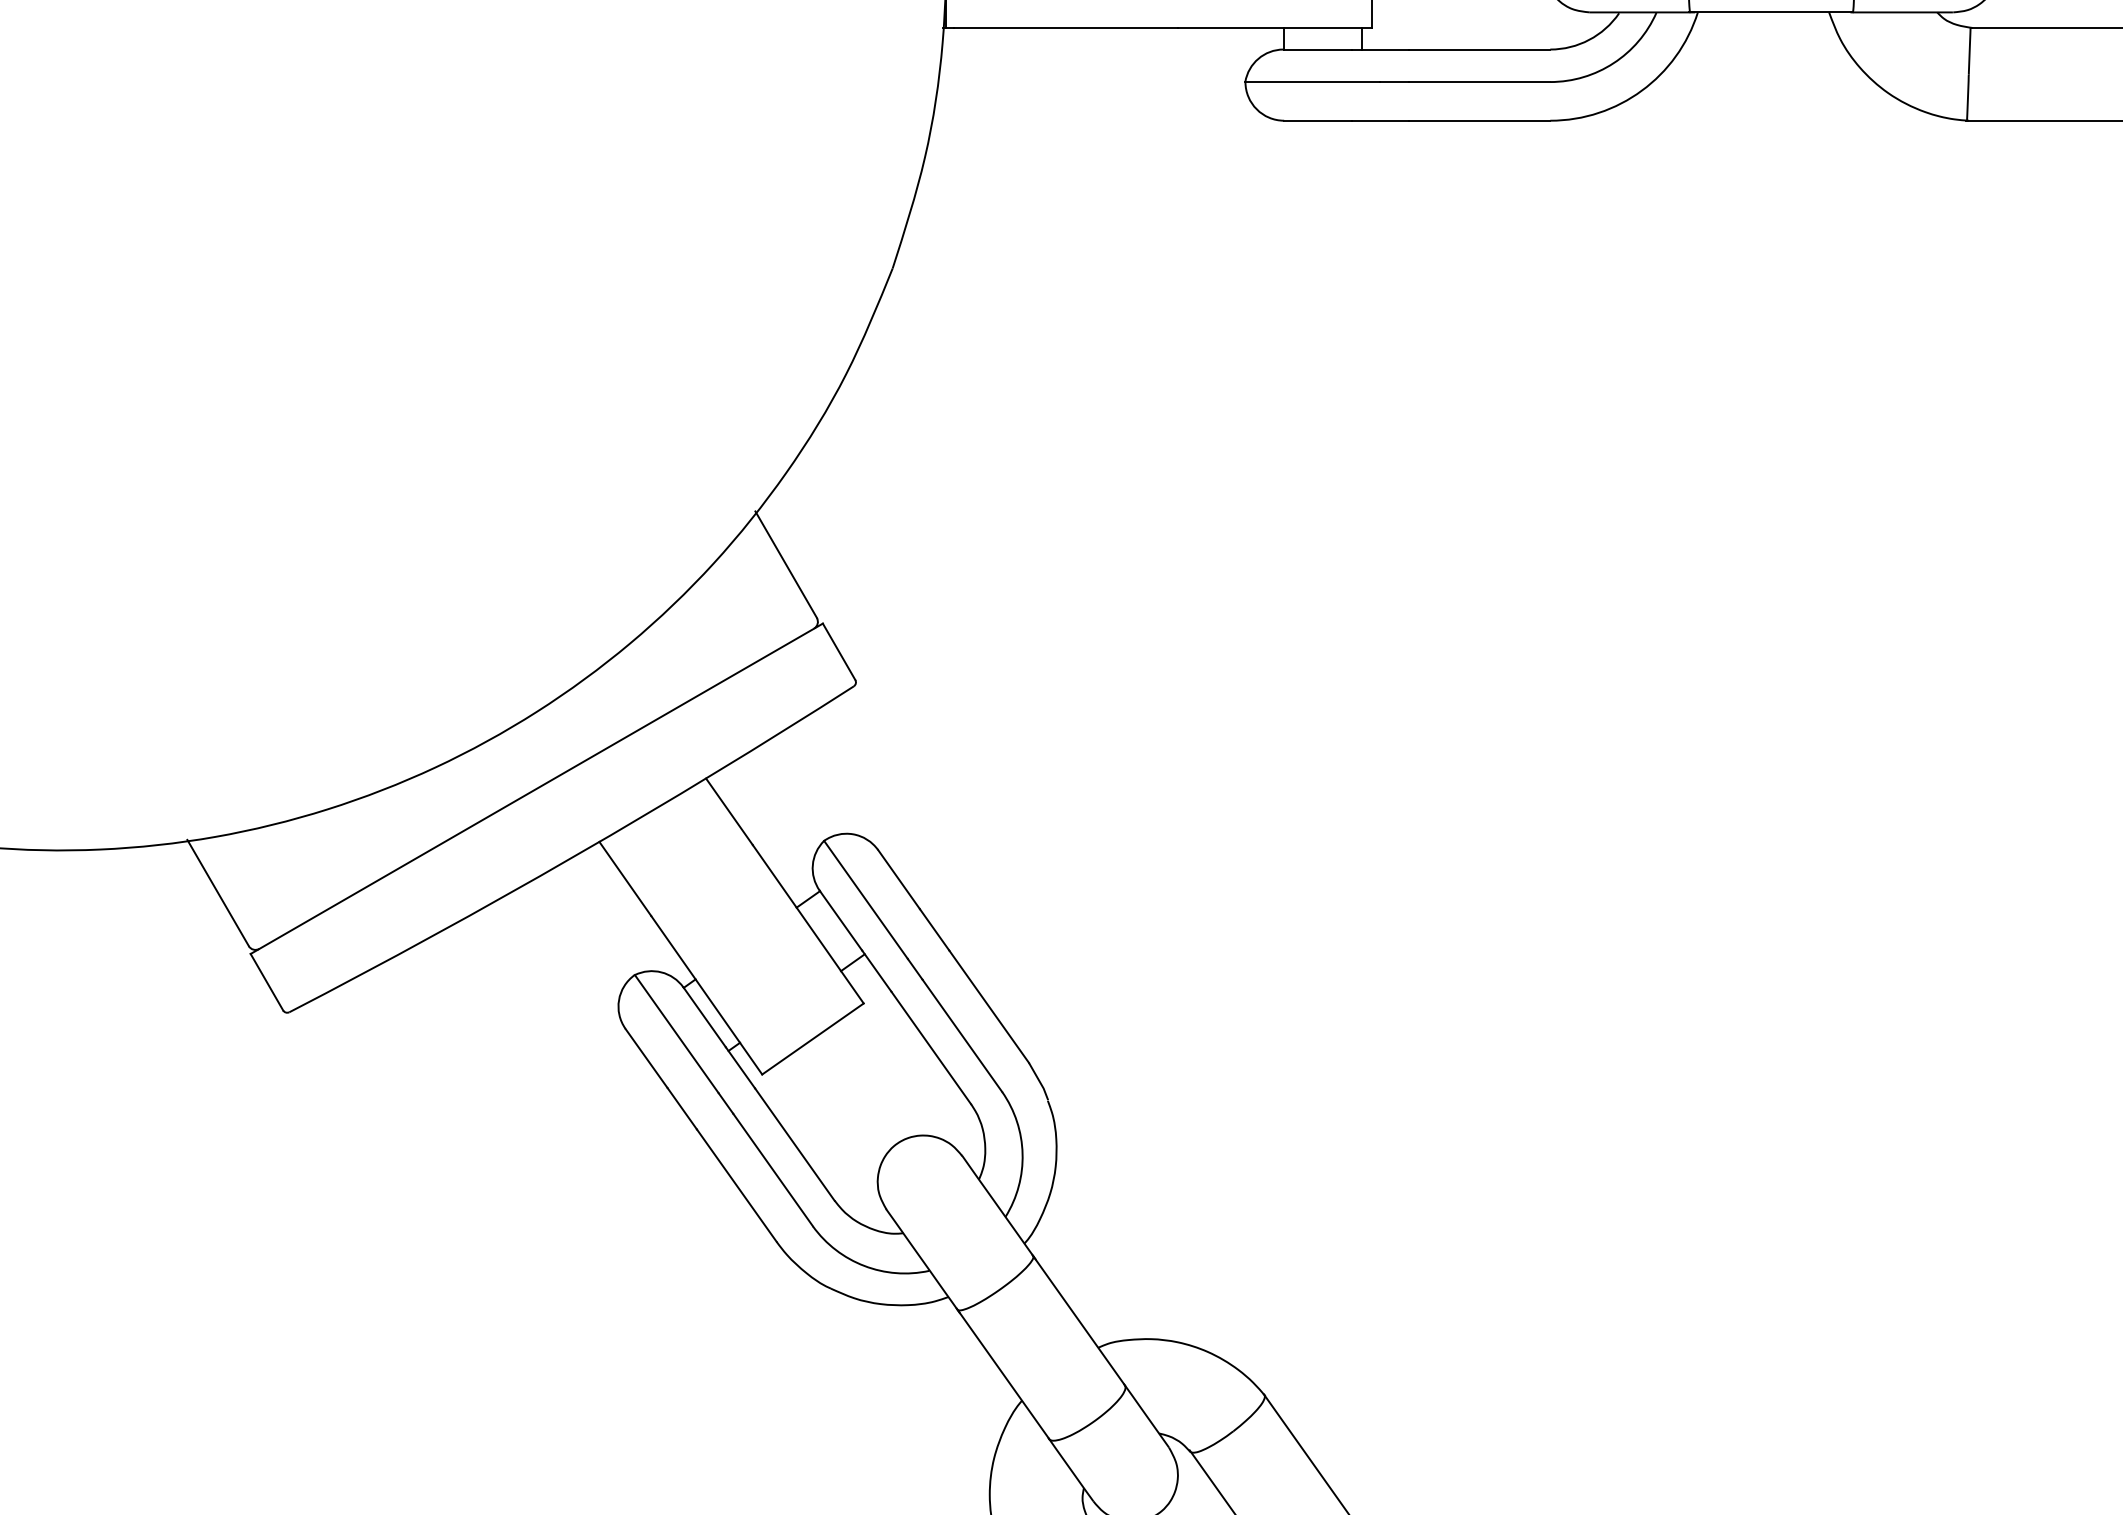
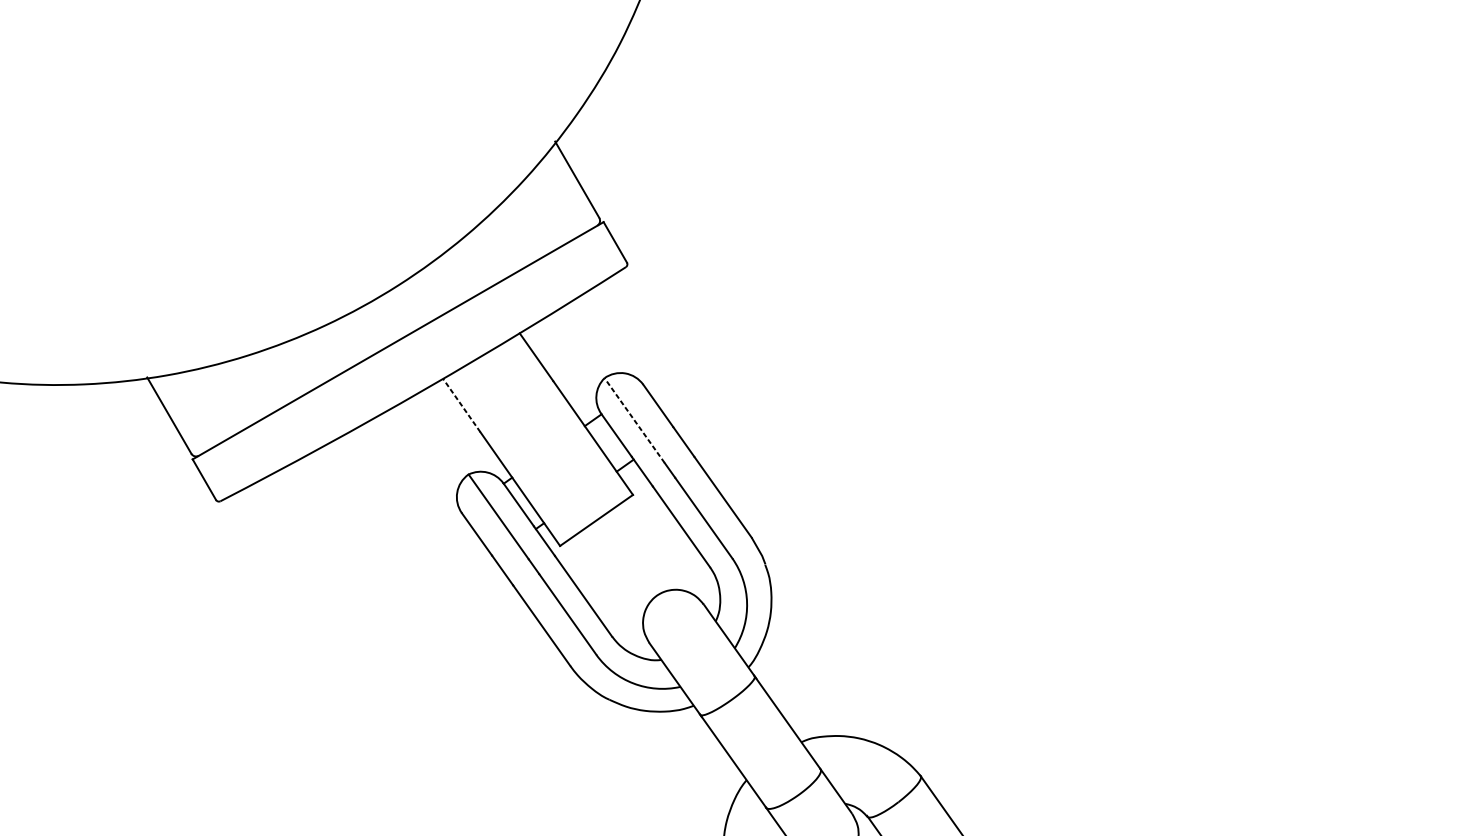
line: (625, 878) -> (461, 405), solid -> dashed
line: (865, 899) -> (634, 420), solid -> dashed

